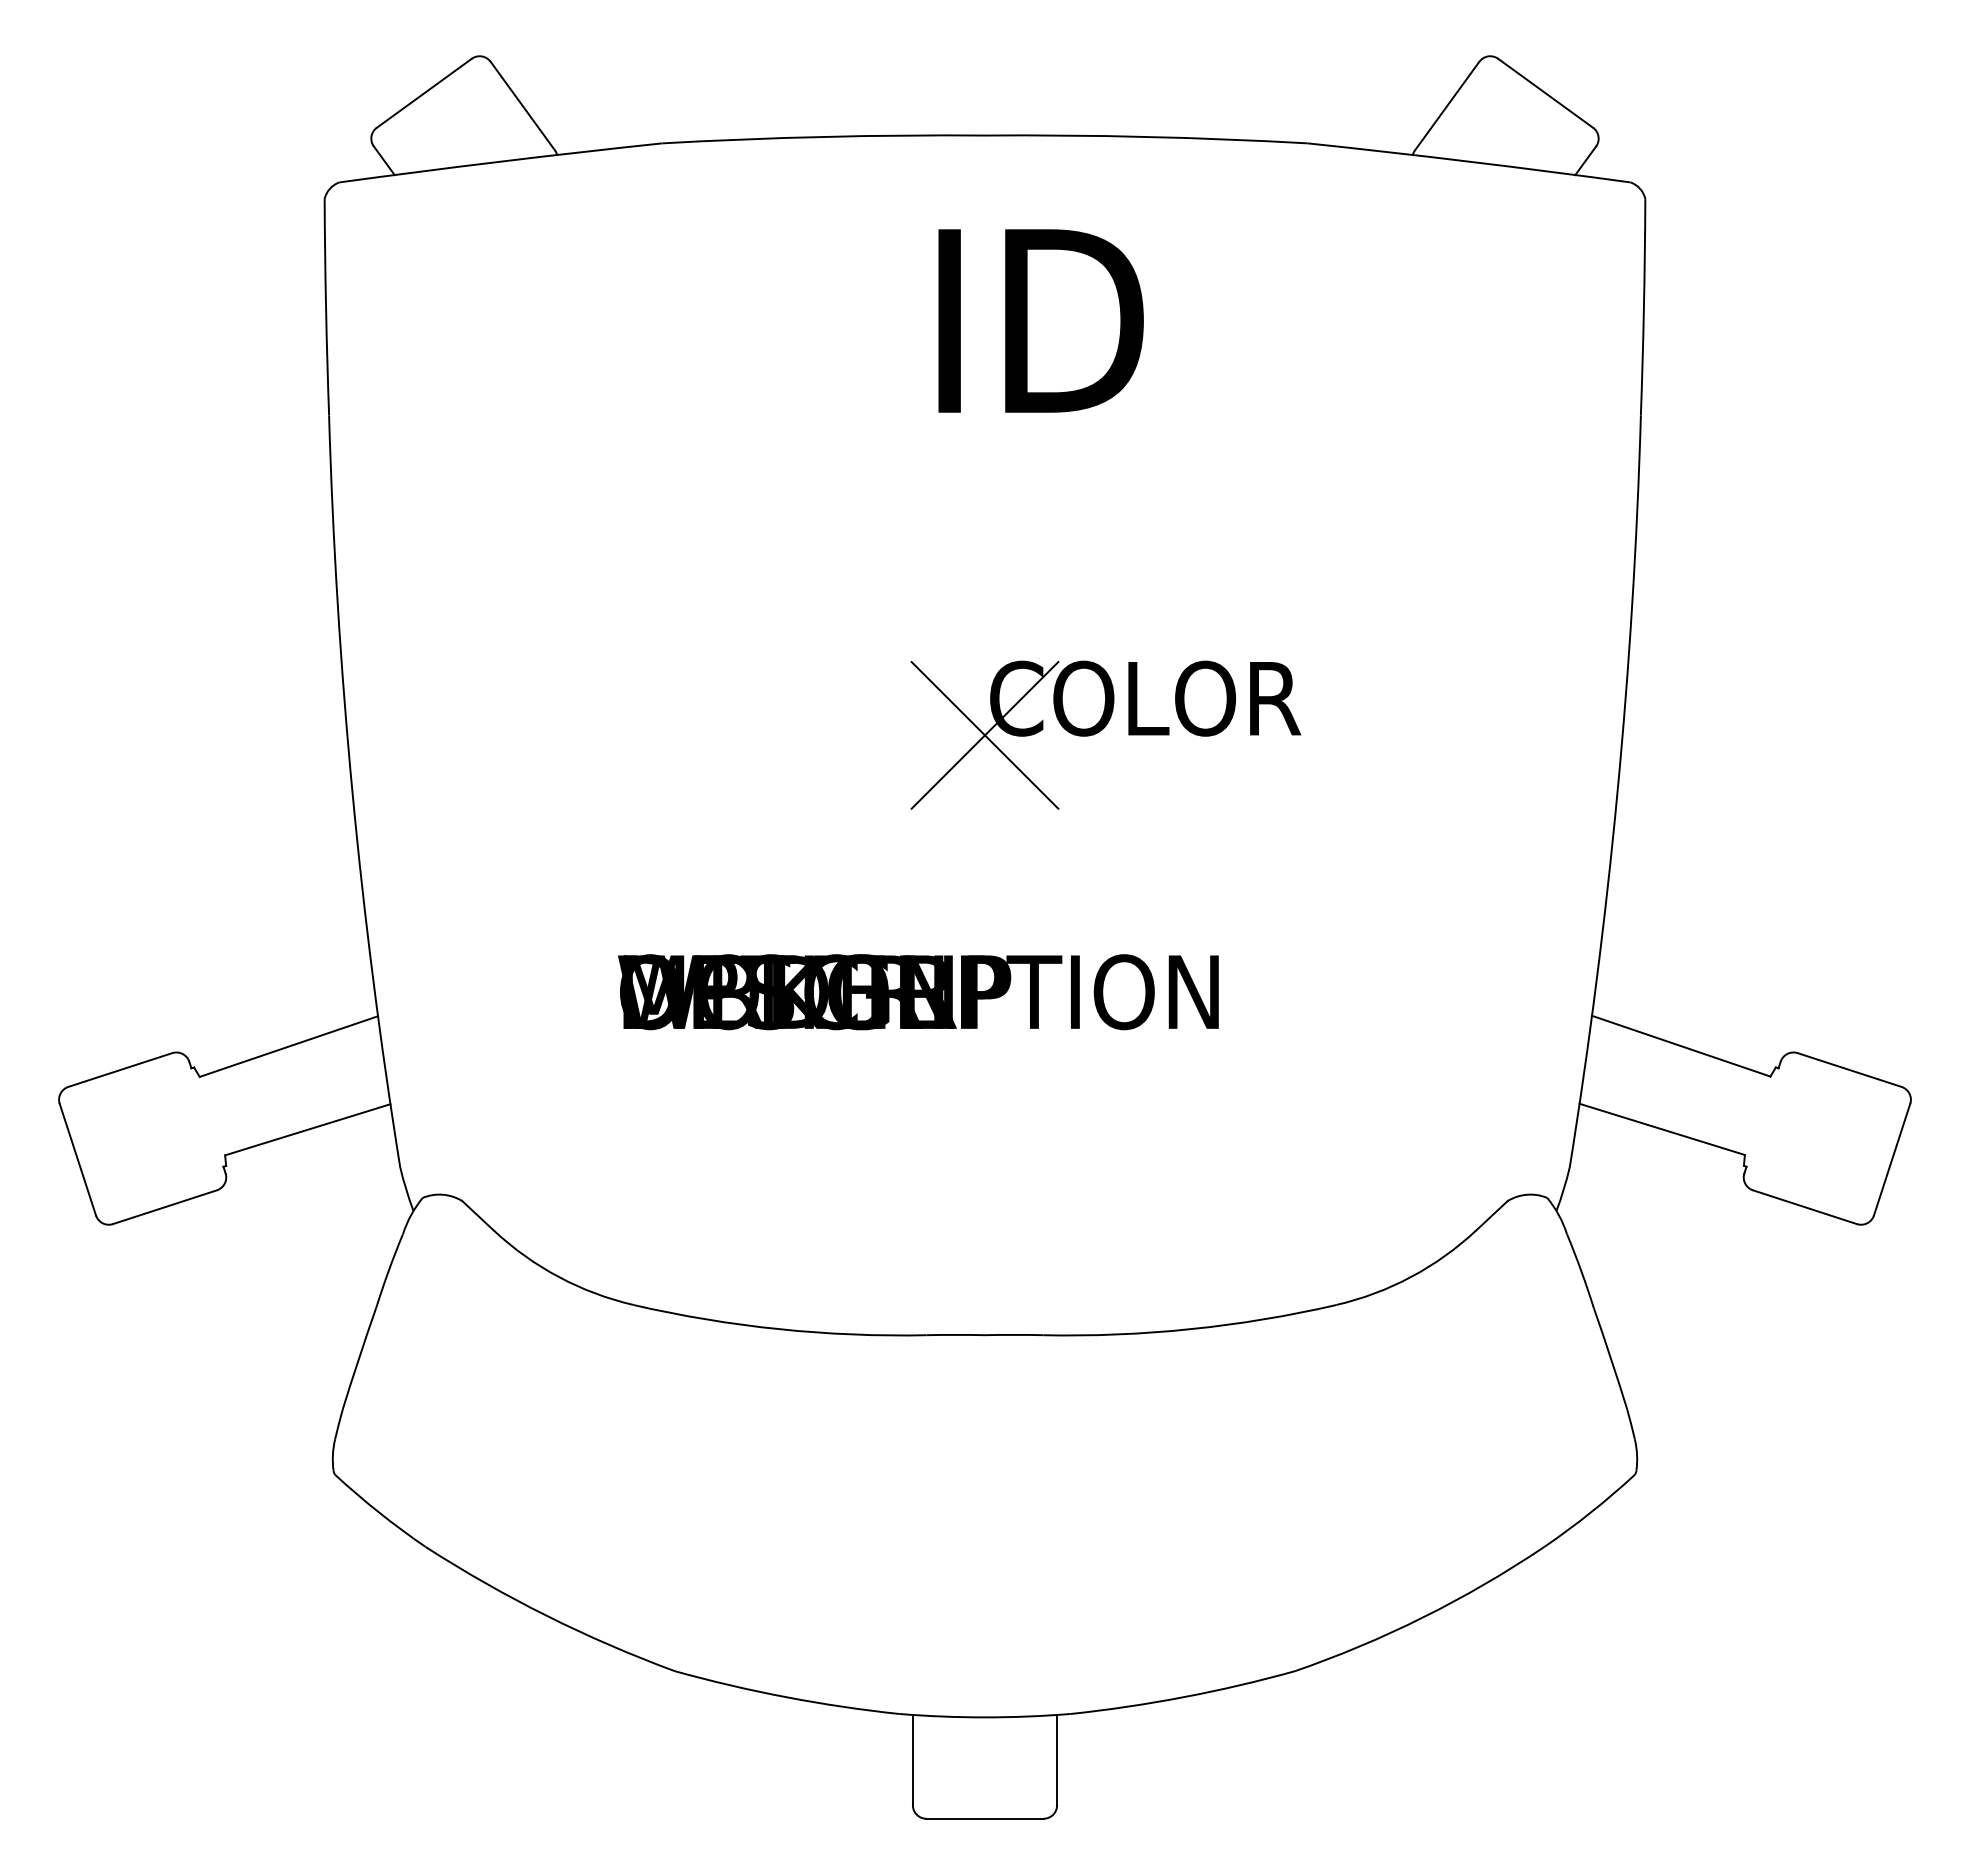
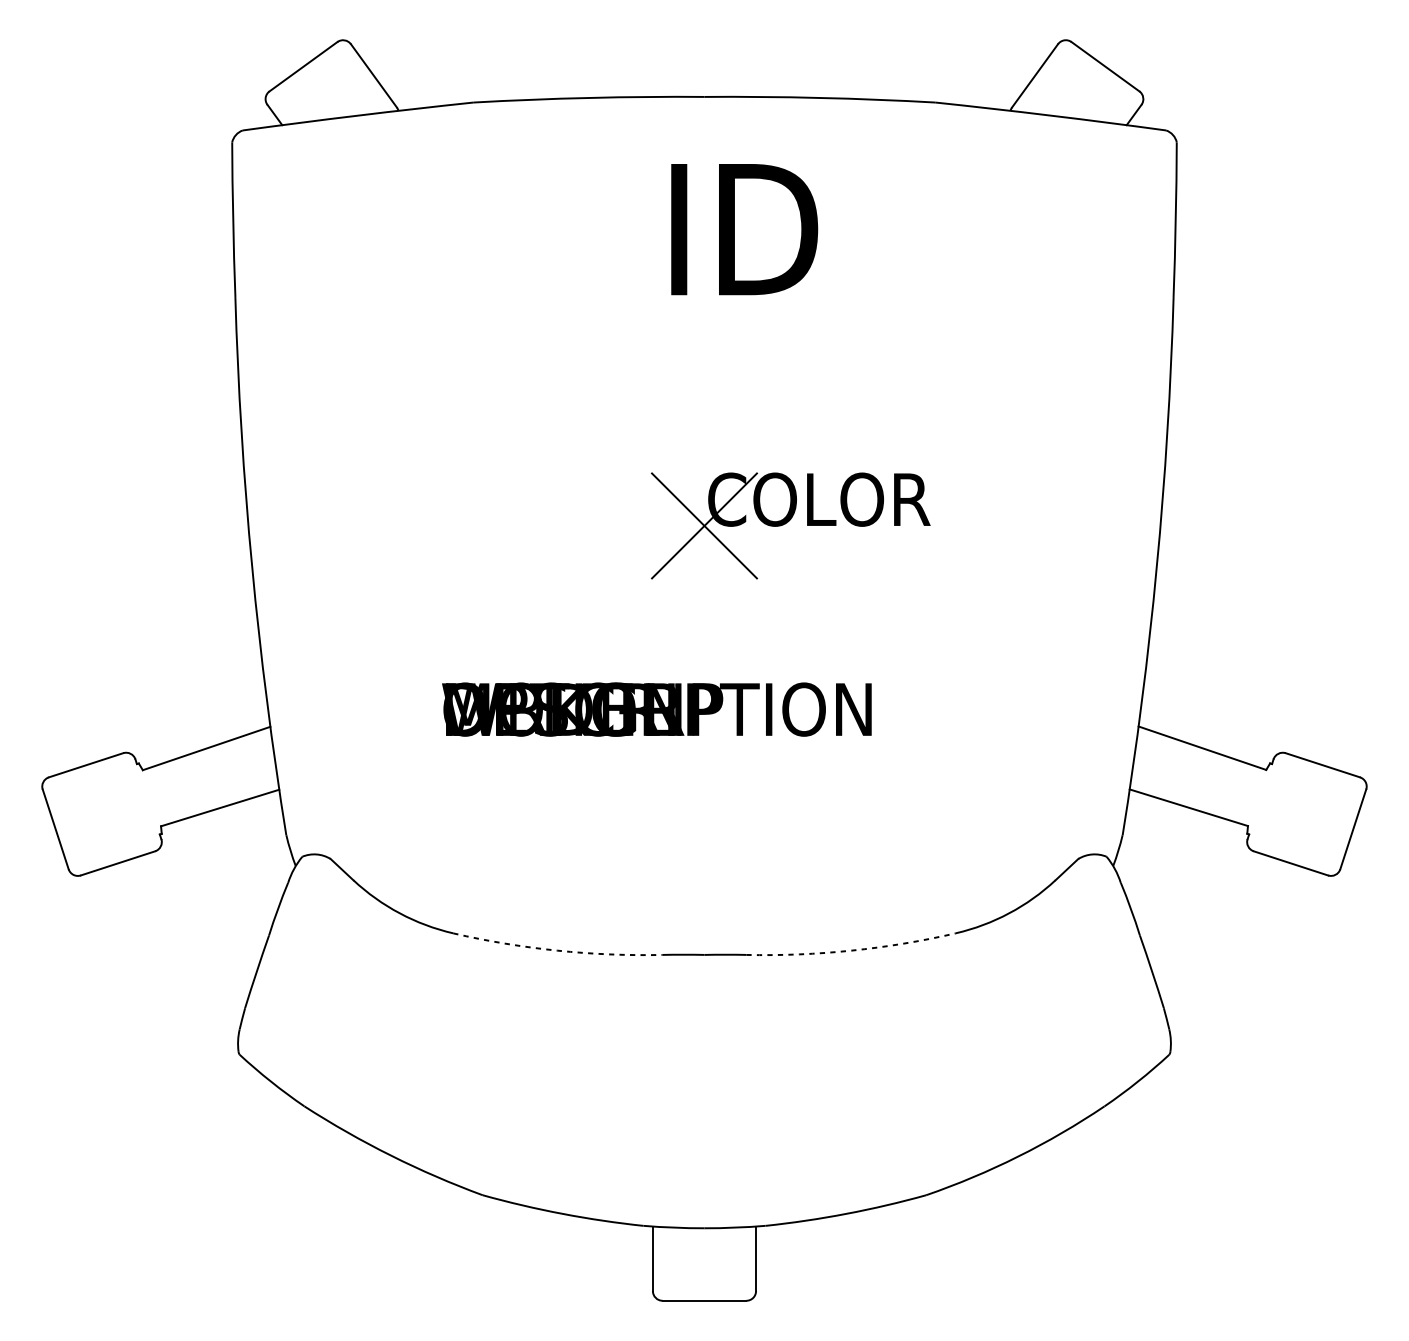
arc: (779, 1329) -> (557, 950), solid -> dashed
arc: (1190, 1329) -> (851, 950), solid -> dashed

